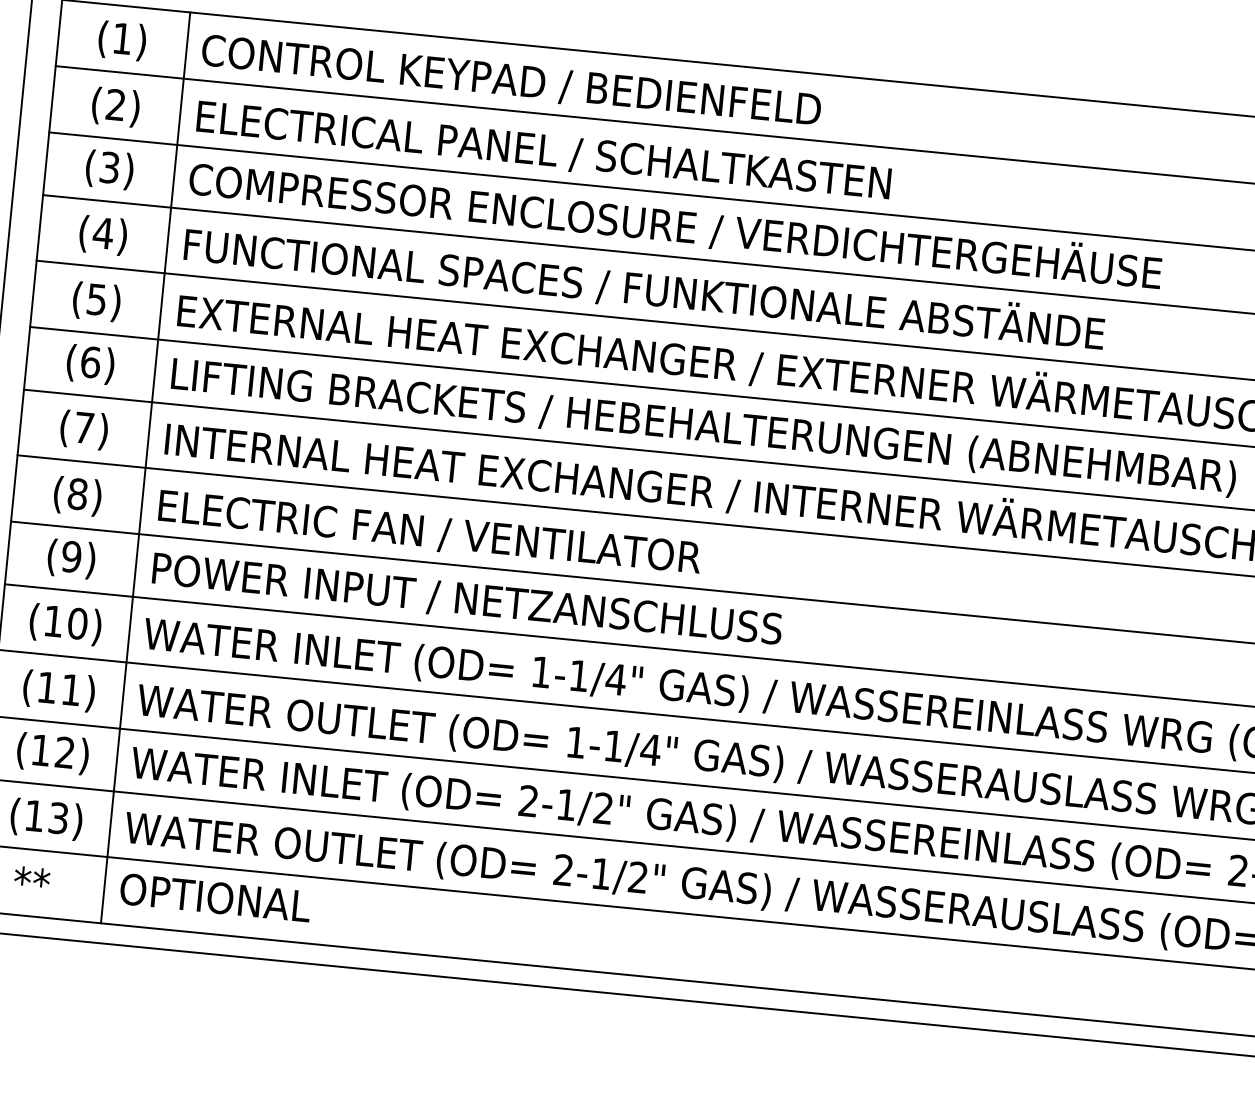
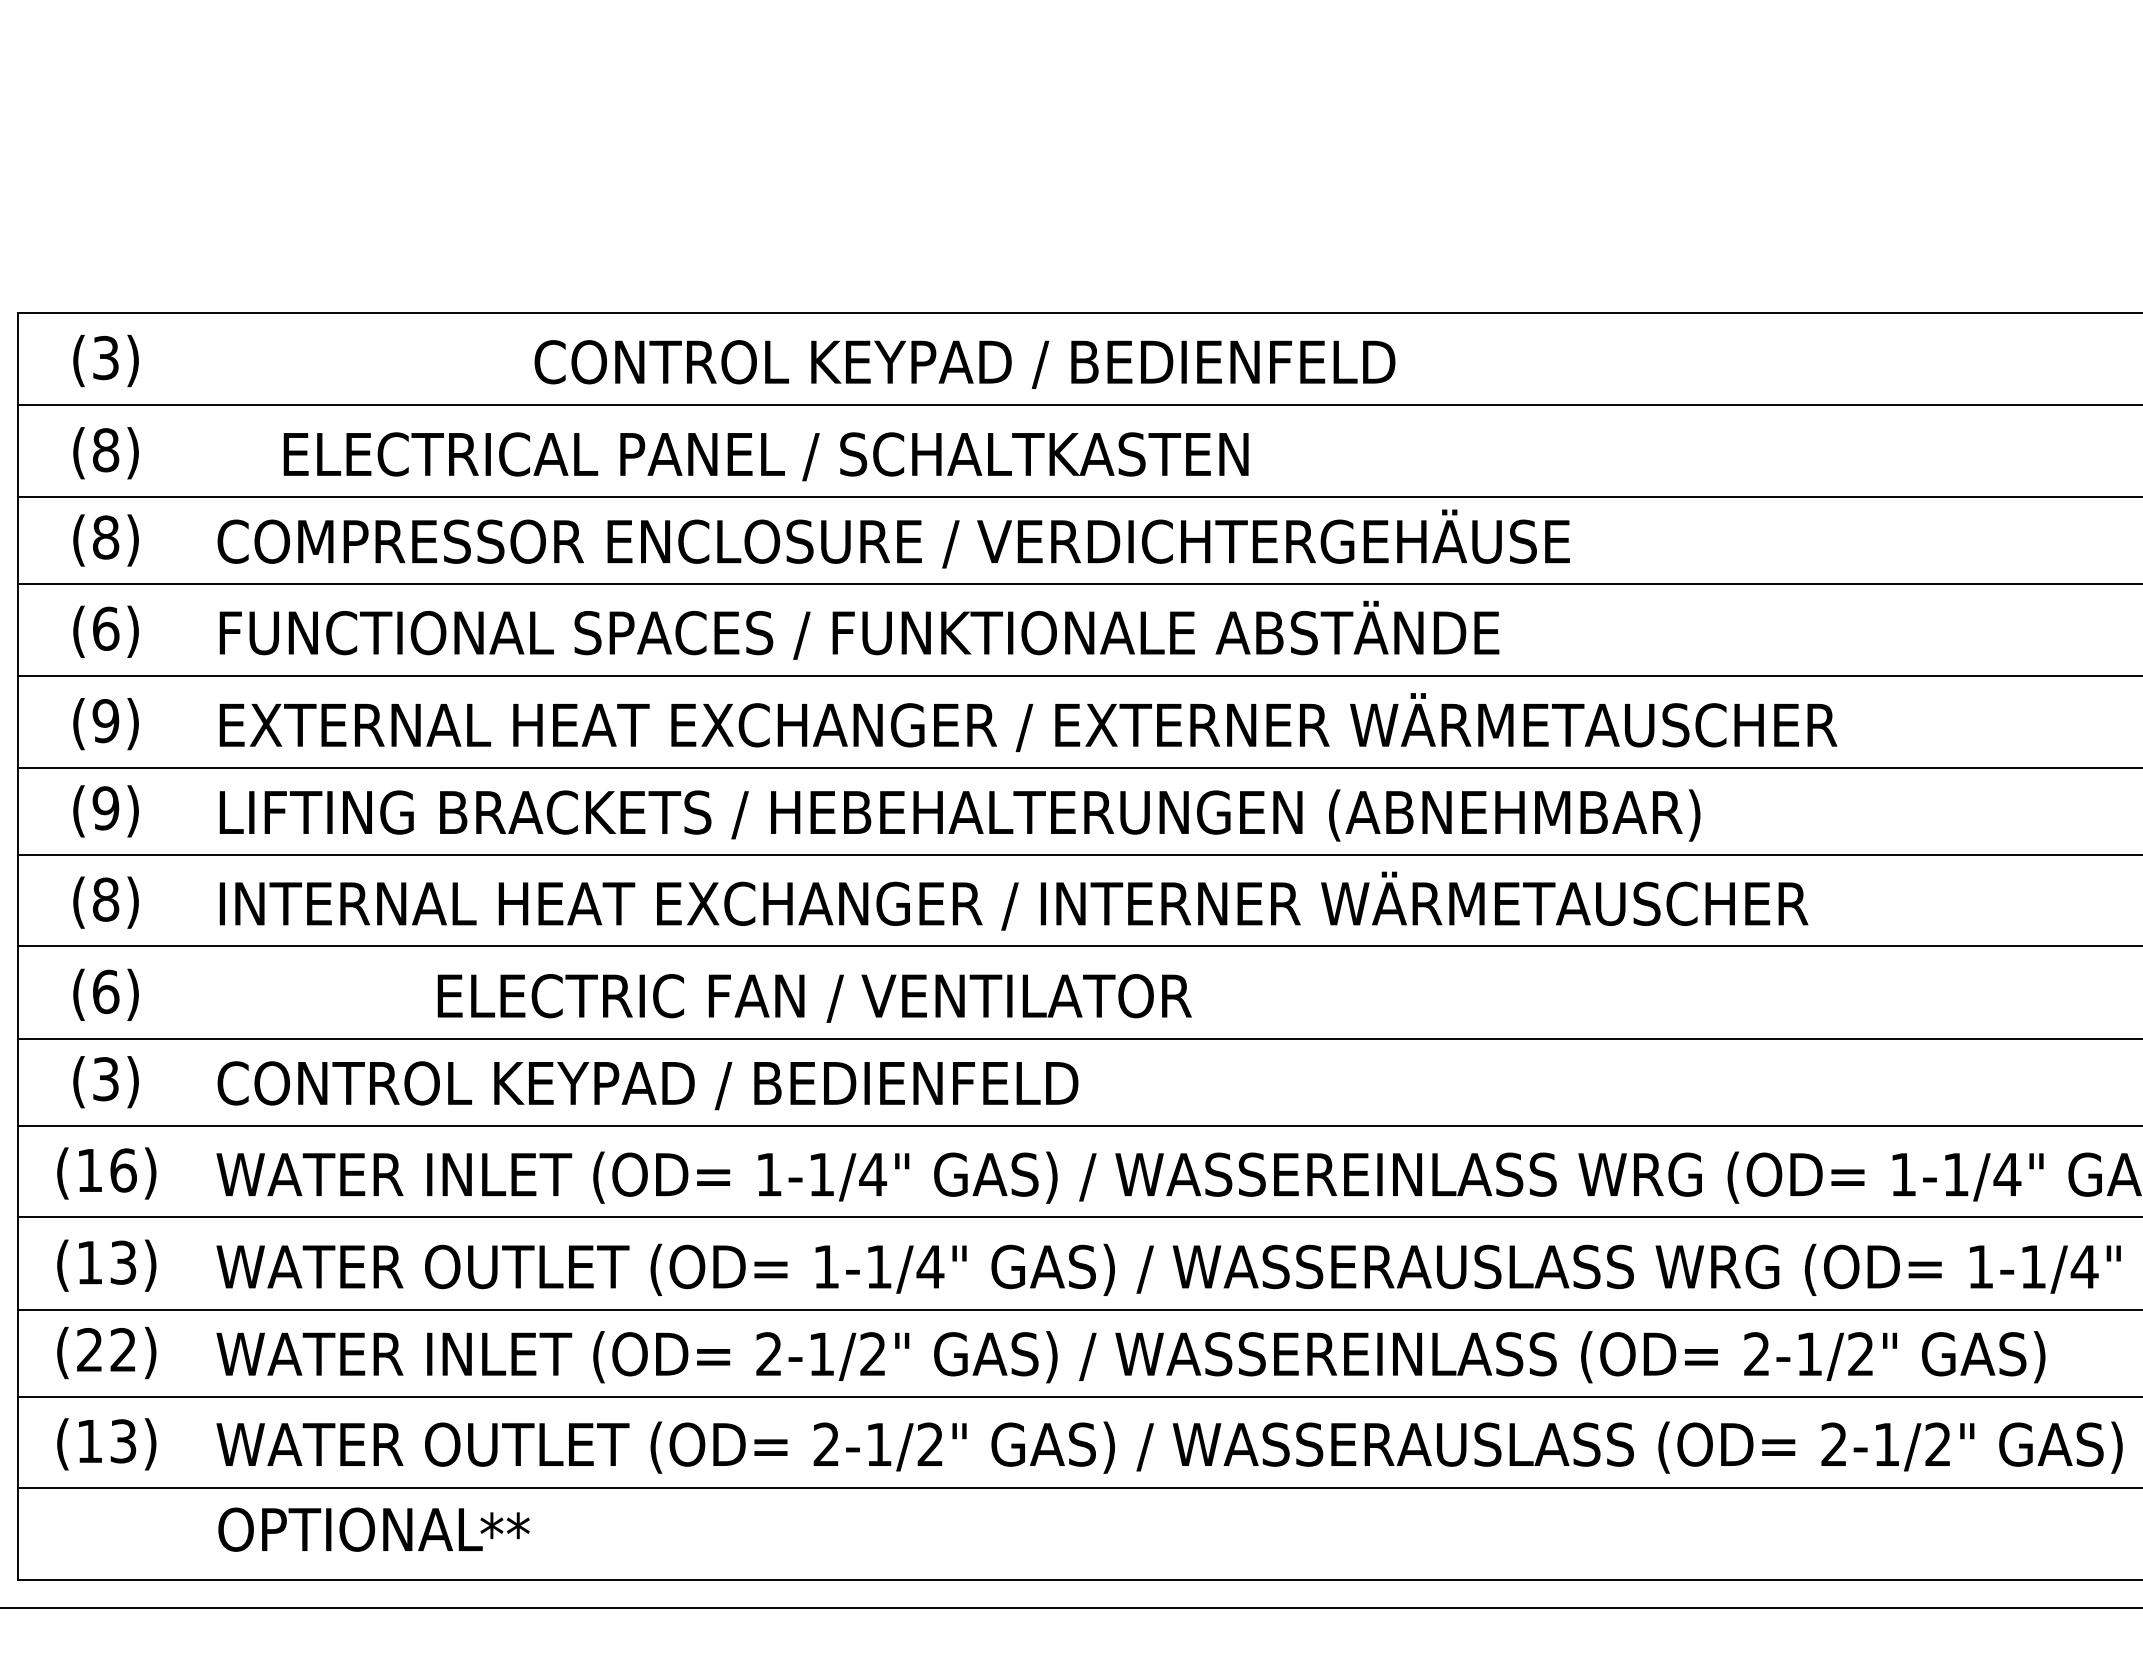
text: (122, 38) -> (105, 357), (1) -> (3)
text: (511, 81) -> (964, 364), moved
text: (116, 105) -> (106, 450), (2) -> (8)
text: (543, 151) -> (765, 456), moved
text: (110, 167) -> (106, 537), (3) -> (8)
text: (103, 233) -> (105, 628), (4) -> (6)
text: (96, 299) -> (105, 720), (5) -> (9)
text: (90, 362) -> (105, 808), (6) -> (9)
text: (84, 427) -> (106, 899), (7) -> (8)
line: (145, 467) -> (195, 946), removed
text: (78, 493) -> (106, 991), (8) -> (6)
text: (429, 533) -> (814, 998), moved
text: (71, 557) -> (105, 1079), (9) -> (3)
text: (466, 600) -> (655, 1085), POWER INPUT / NETZANSCHLUSS -> CONTROL KEYPAD / BEDIENFELD
text: (77, 623) -> (123, 1170), (10) -> (16)
text: (71, 689) -> (123, 1262), (11) -> (13)
text: (40, 749) -> (89, 1349), (12) -> (22)
text: (31, 876) -> (504, 1525), moved

